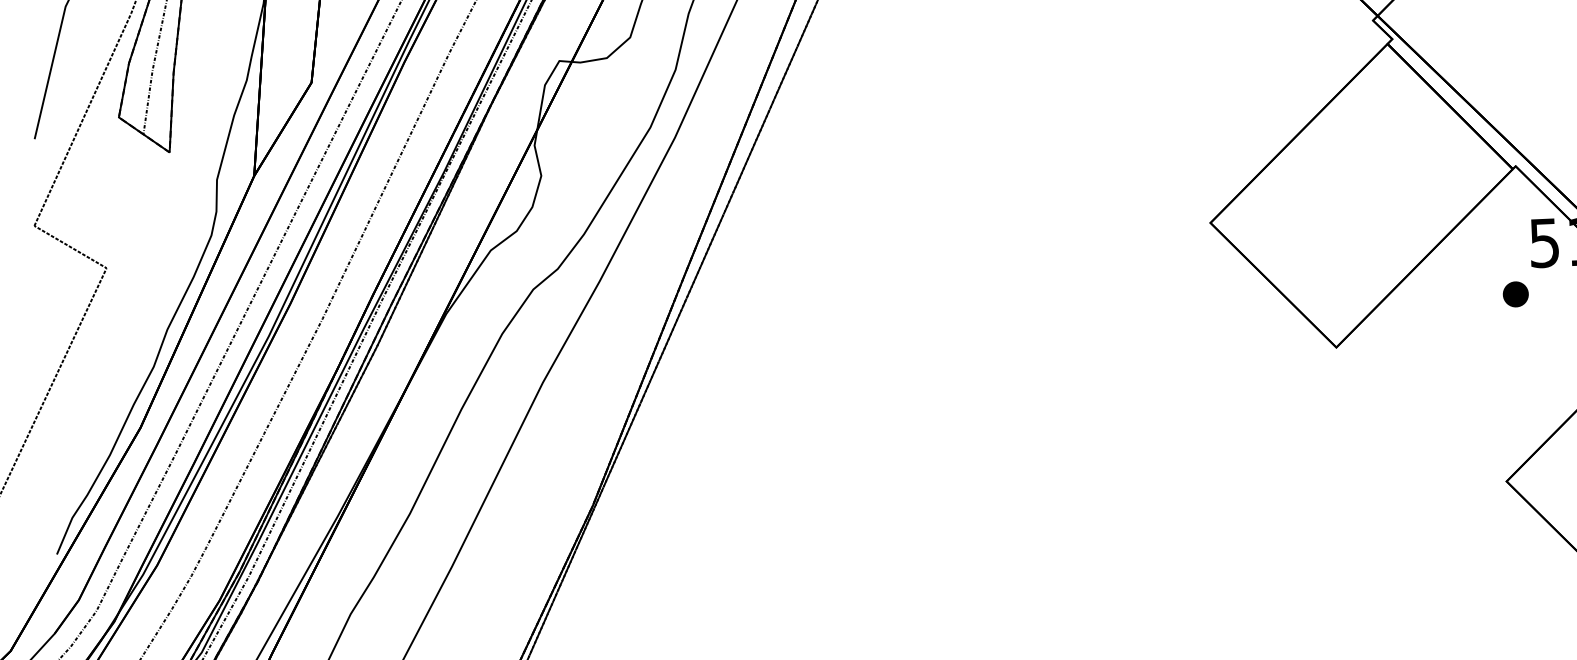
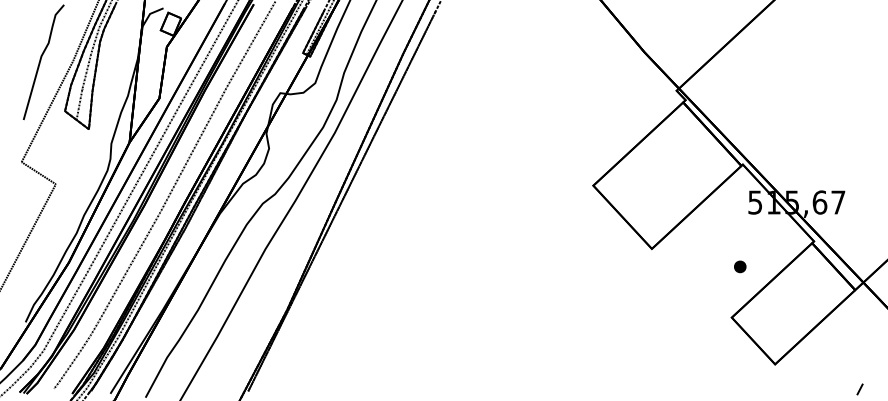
part: (1516, 293) -> (740, 266), moved

